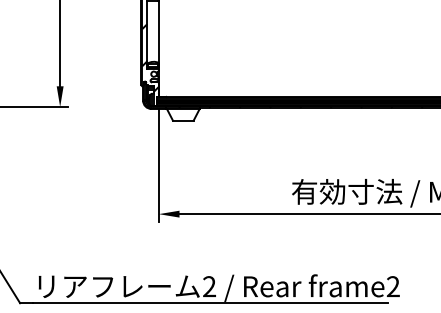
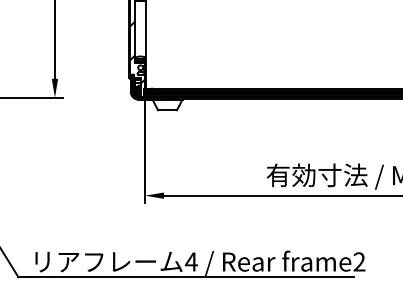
text: (209, 286) -> (191, 261), 2 -> 4

